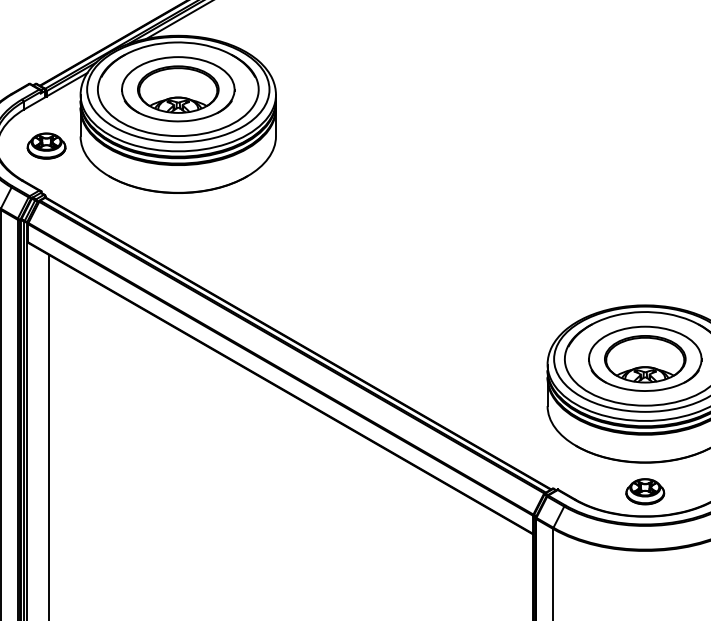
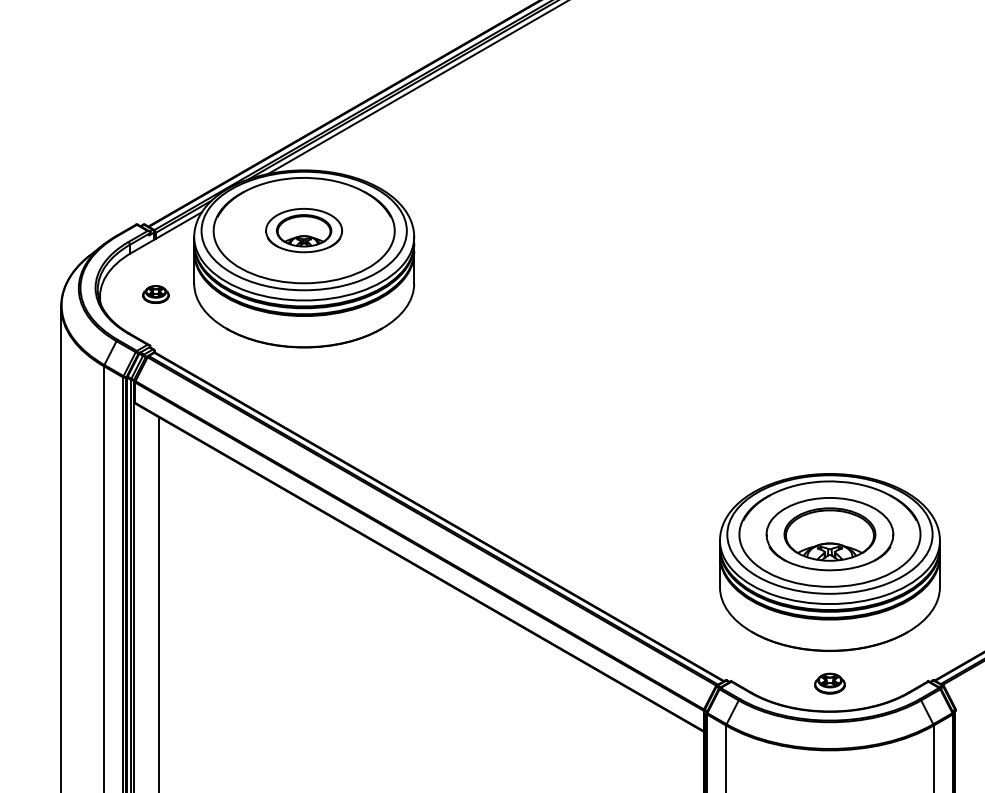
part: (177, 89) -> (303, 230), size x0.6
part: (46, 146) -> (155, 294), size x0.6
part: (644, 491) -> (829, 683), size x0.7

